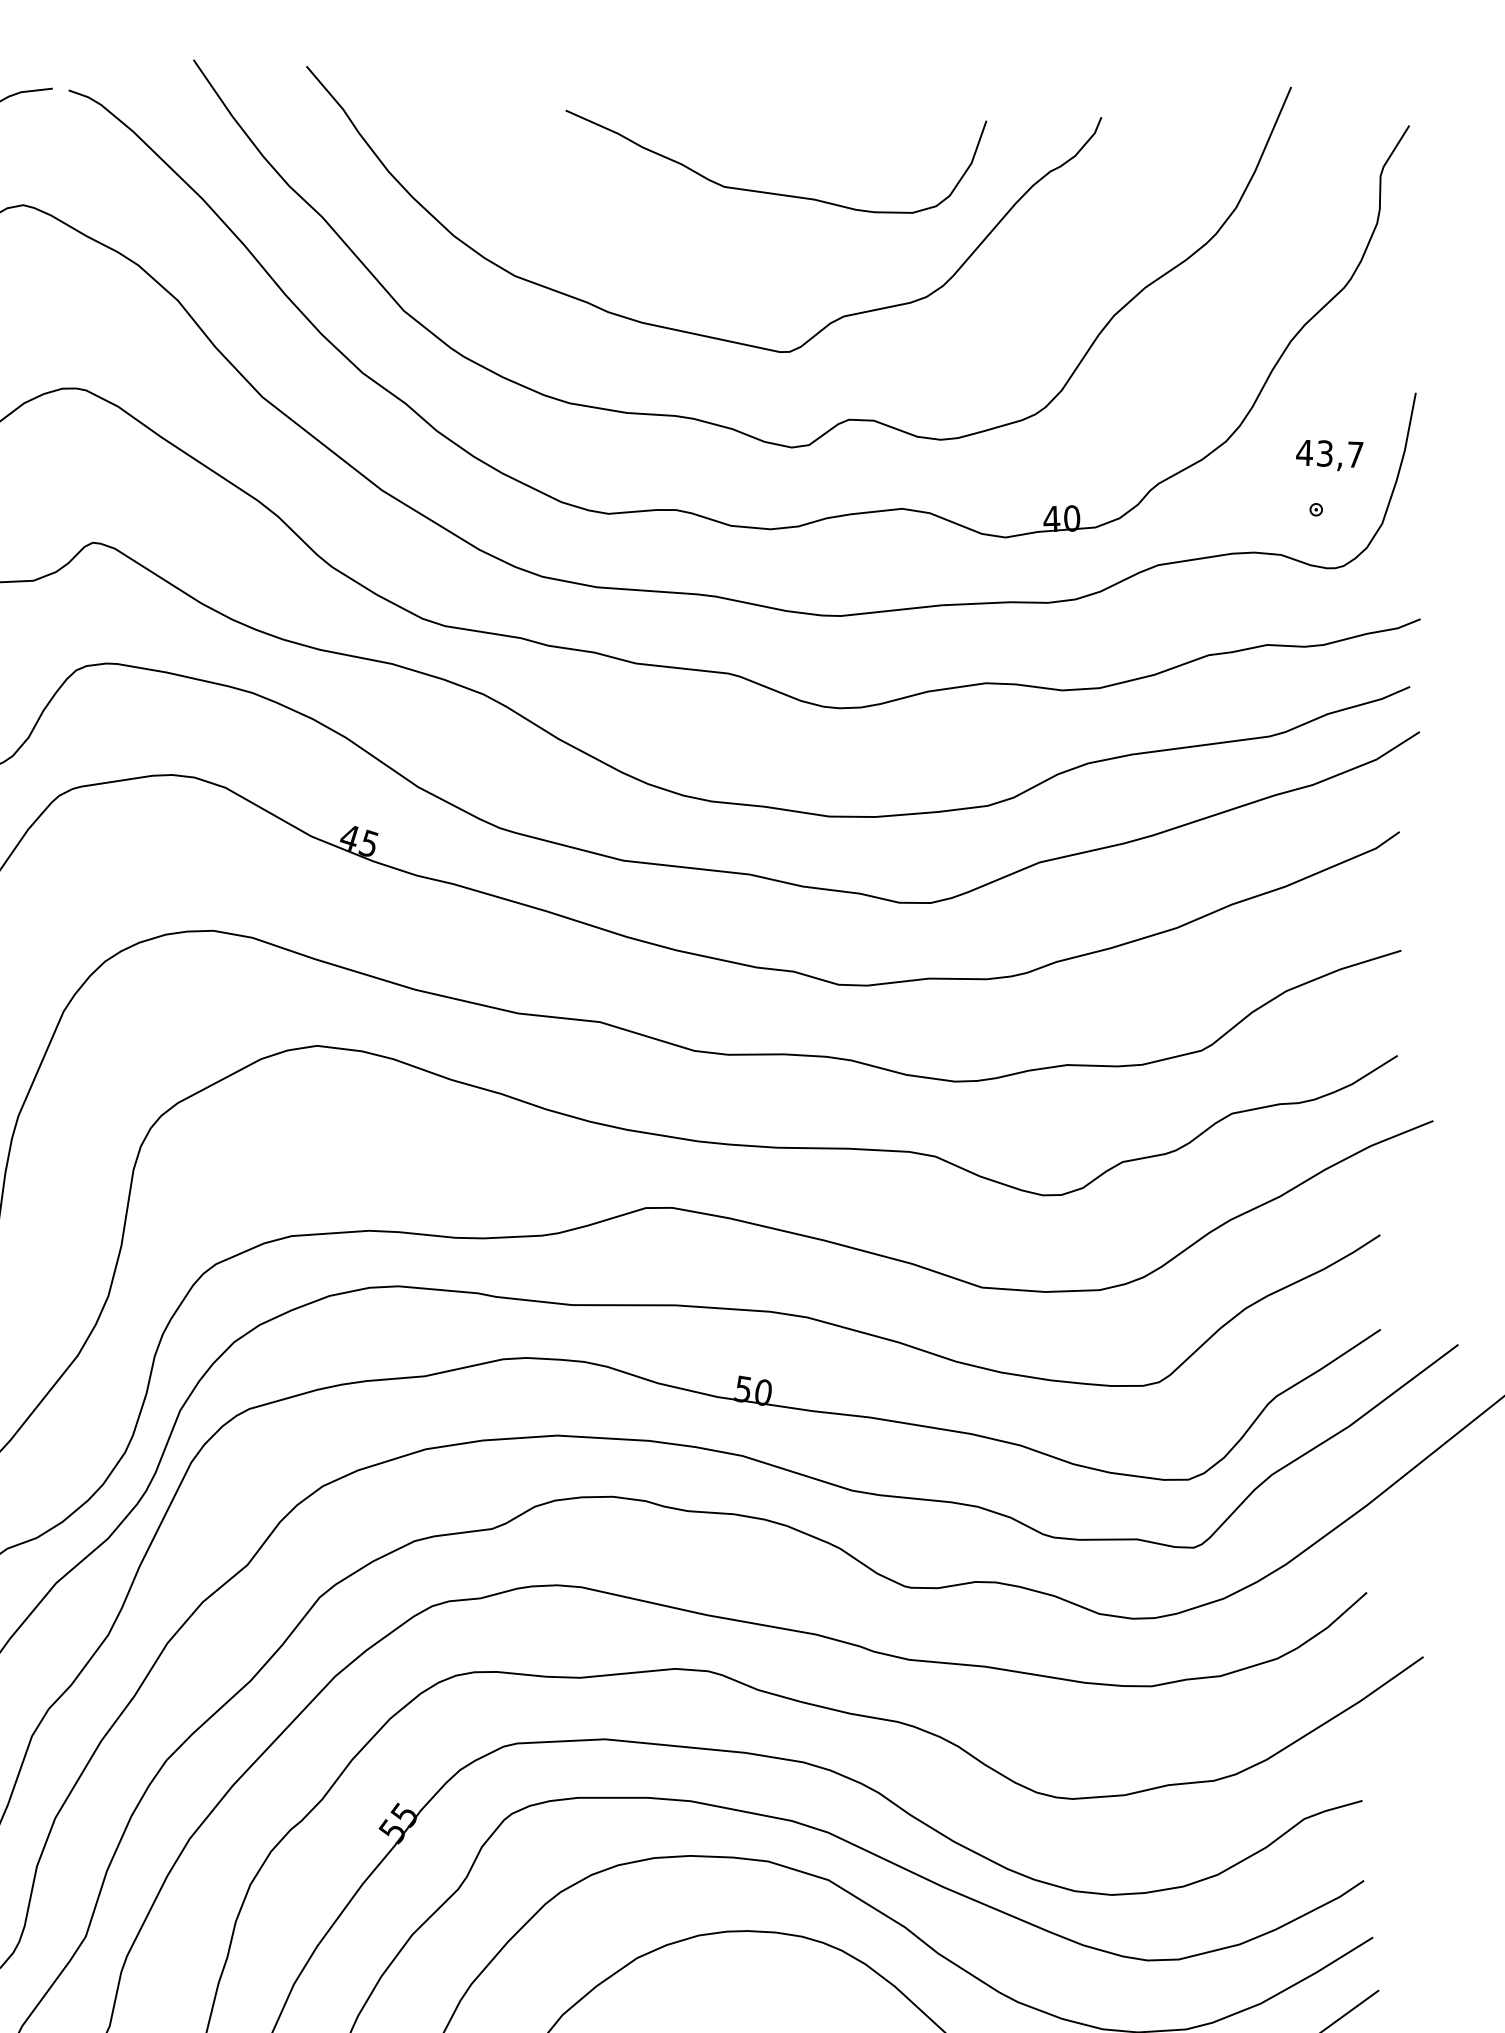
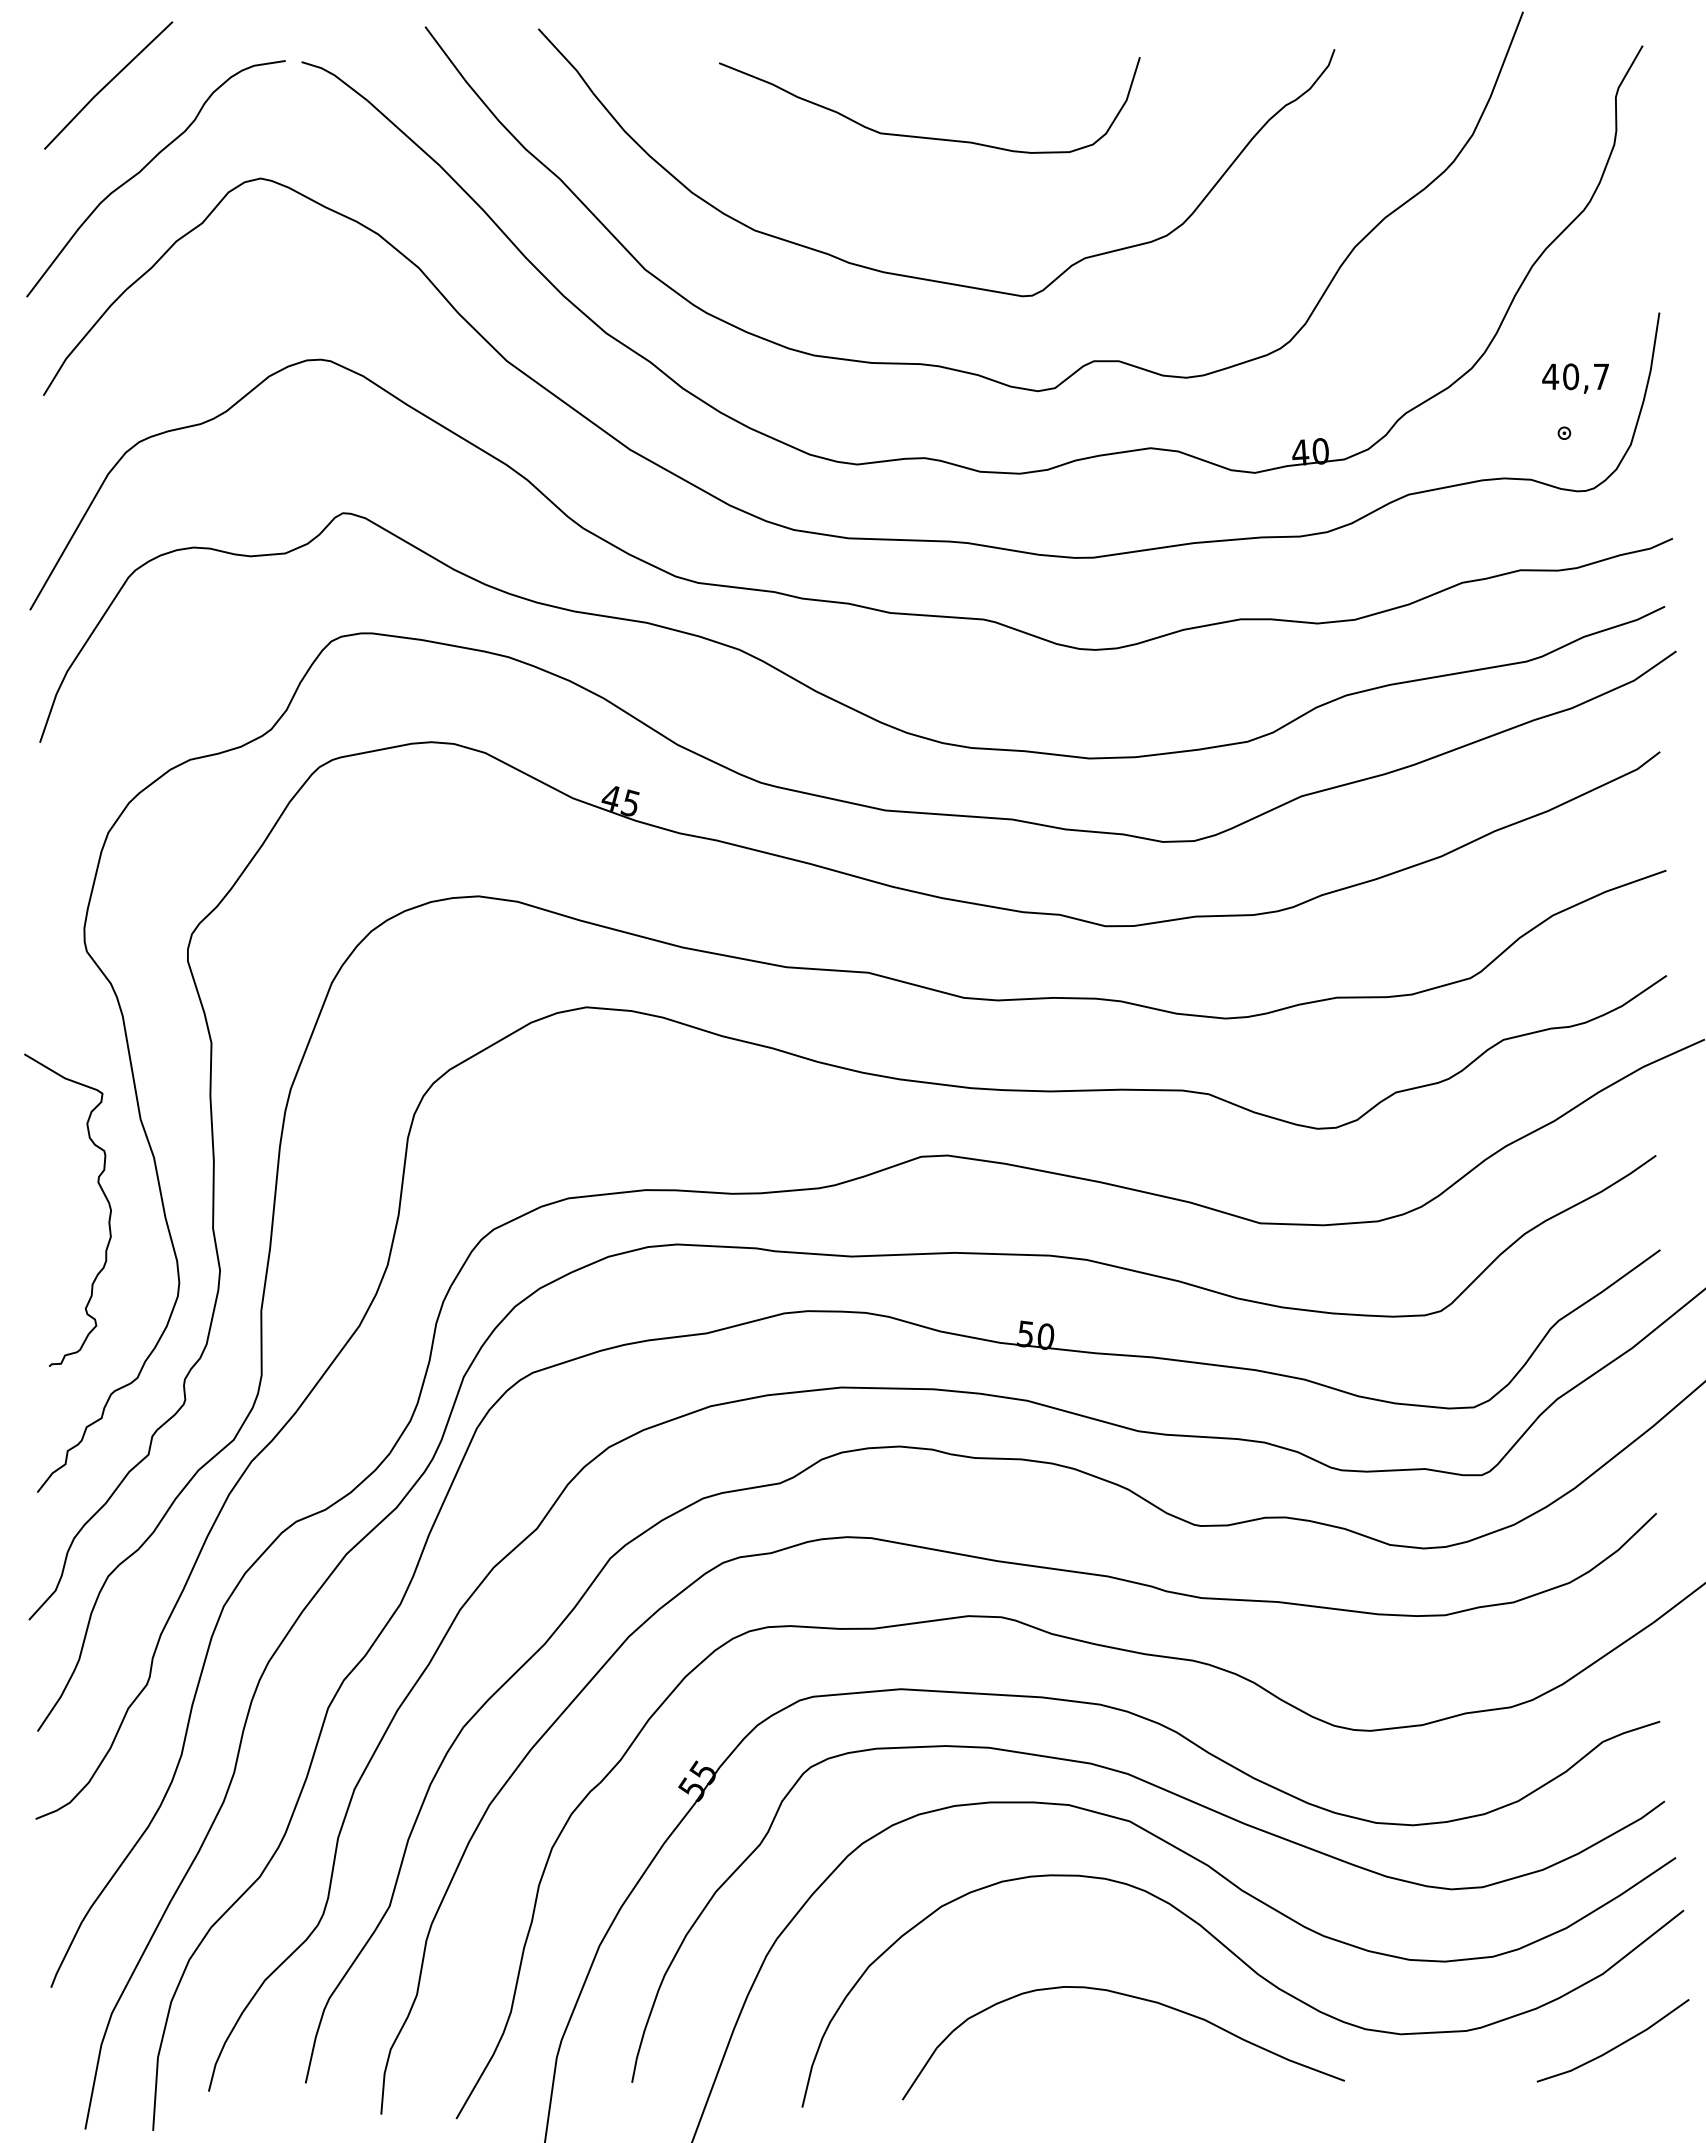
curve: (767, 191) -> (923, 136), moved
text: (1325, 453) -> (1571, 376), 43,7 -> 40,7

